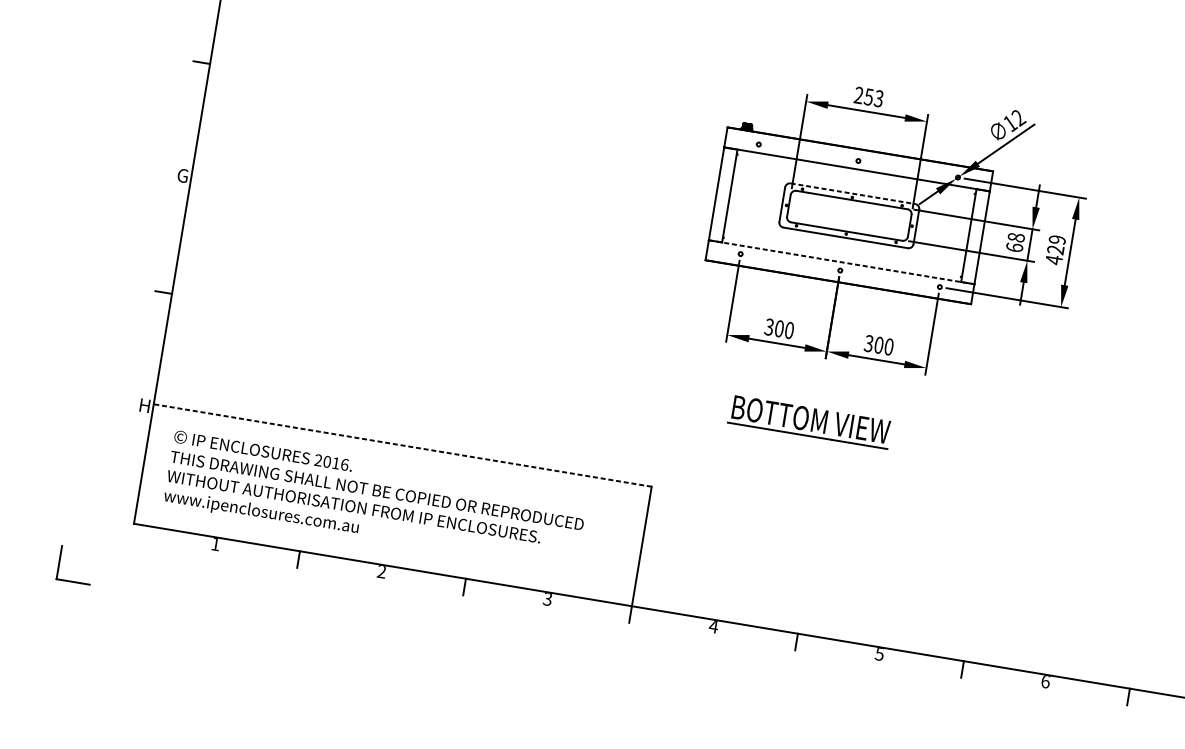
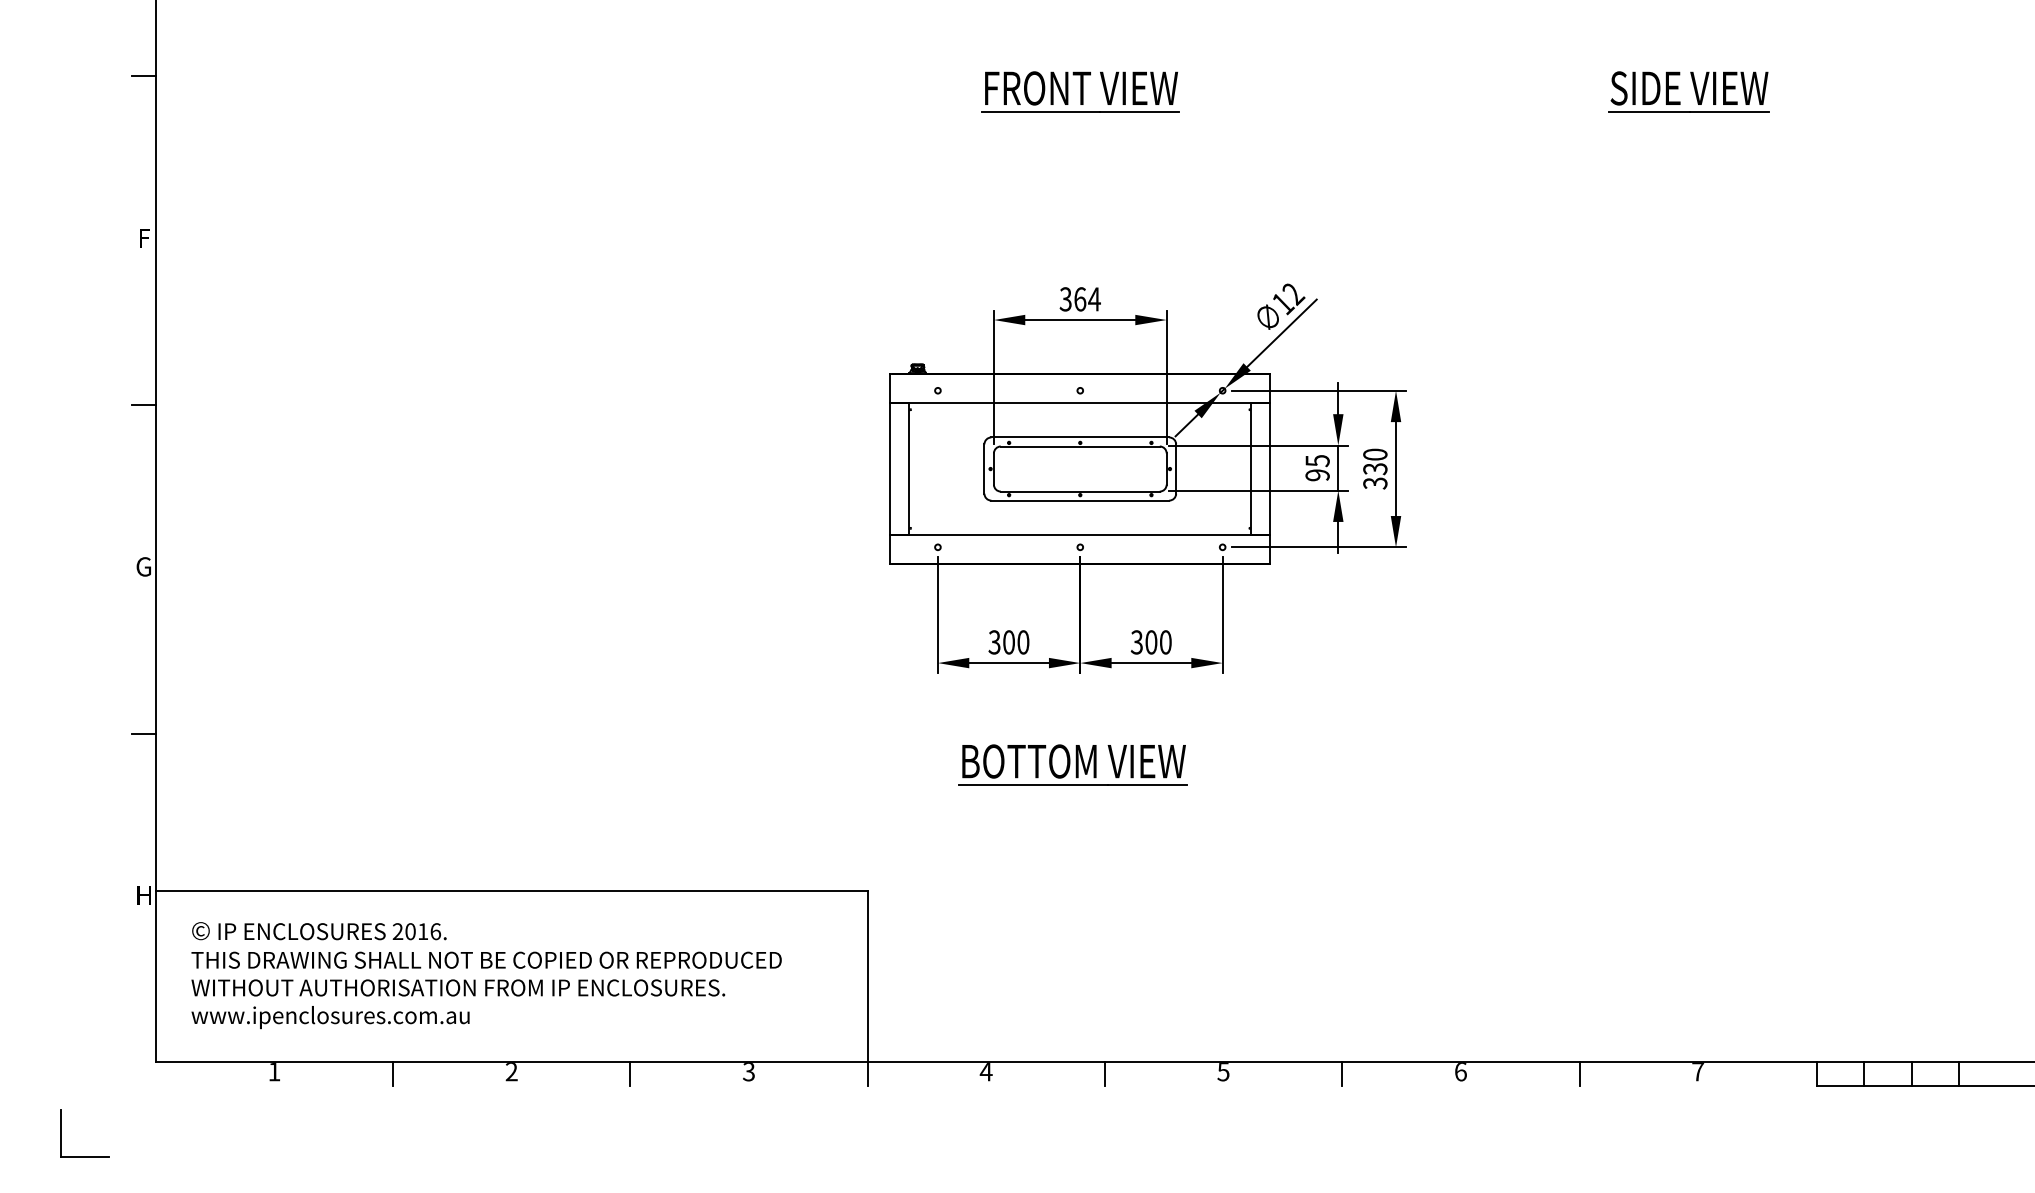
text: (868, 97) -> (1079, 299), 253 -> 364
line: (853, 193) -> (1080, 437), dashed -> solid
text: (1015, 242) -> (1317, 468), 68 -> 95
text: (1055, 249) -> (1375, 468), 429 -> 330
line: (841, 262) -> (1080, 535), dashed -> solid
line: (402, 445) -> (511, 891), dashed -> solid

